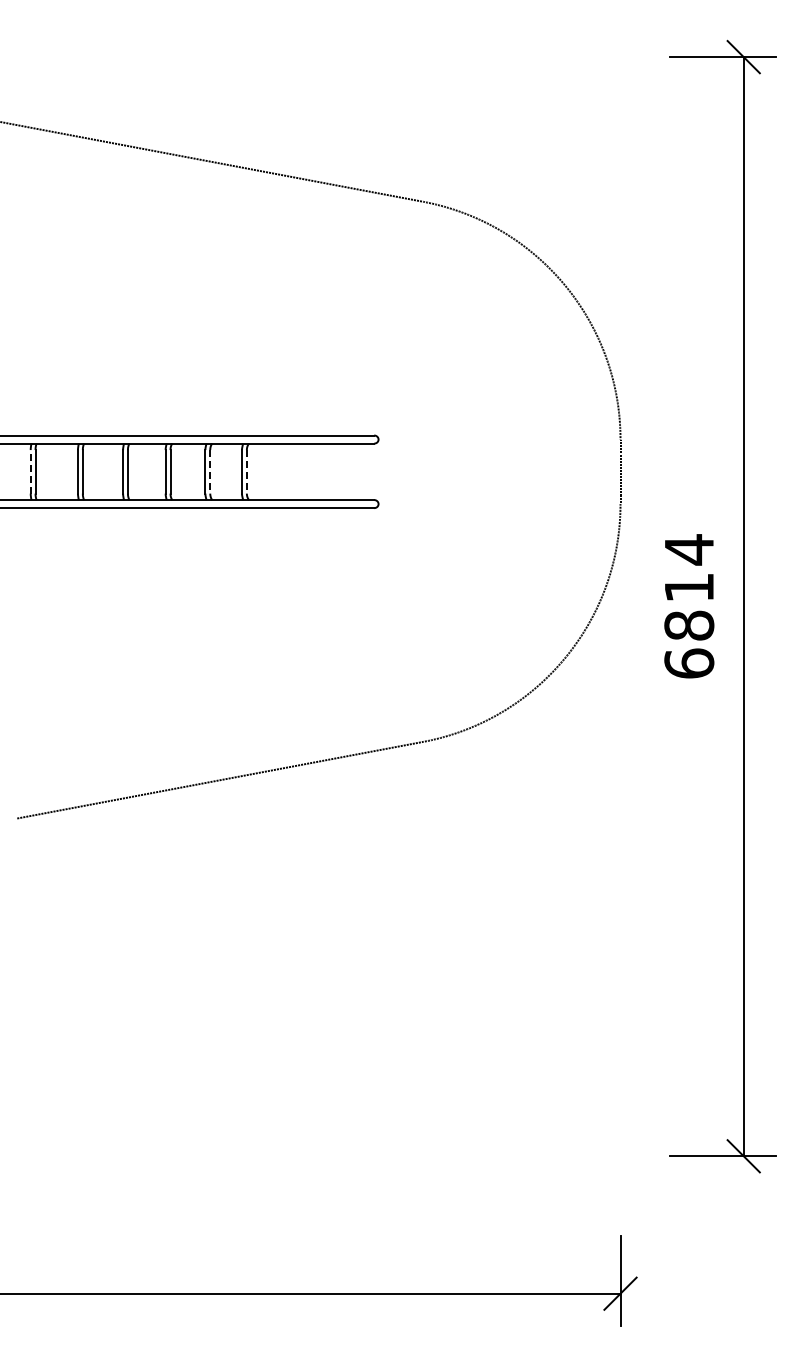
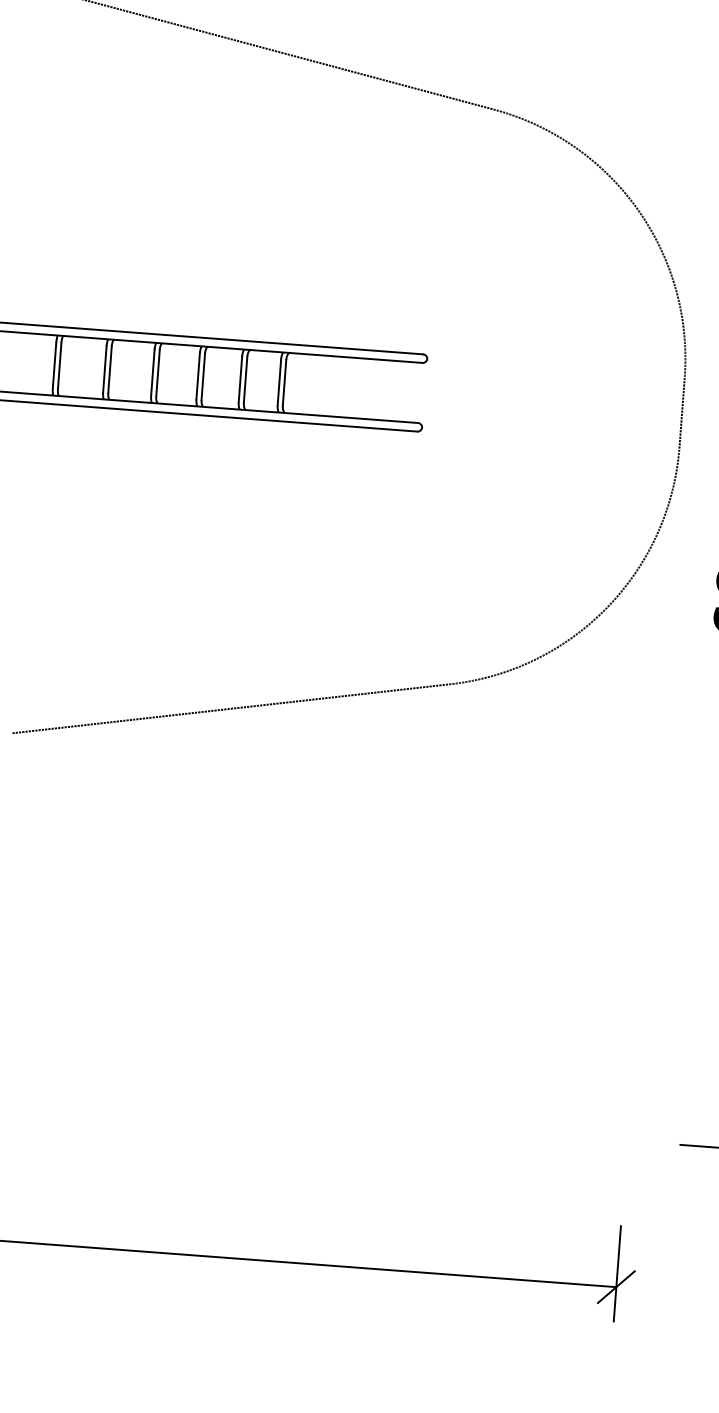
line: (30, 471) -> (54, 365), dashed -> solid
line: (210, 471) -> (245, 379), dashed -> solid
line: (246, 471) -> (284, 382), dashed -> solid

